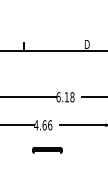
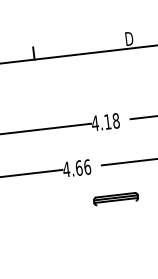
text: (58, 97) -> (95, 123), 6.18 -> 4.18
part: (47, 150) -> (116, 199), moved

